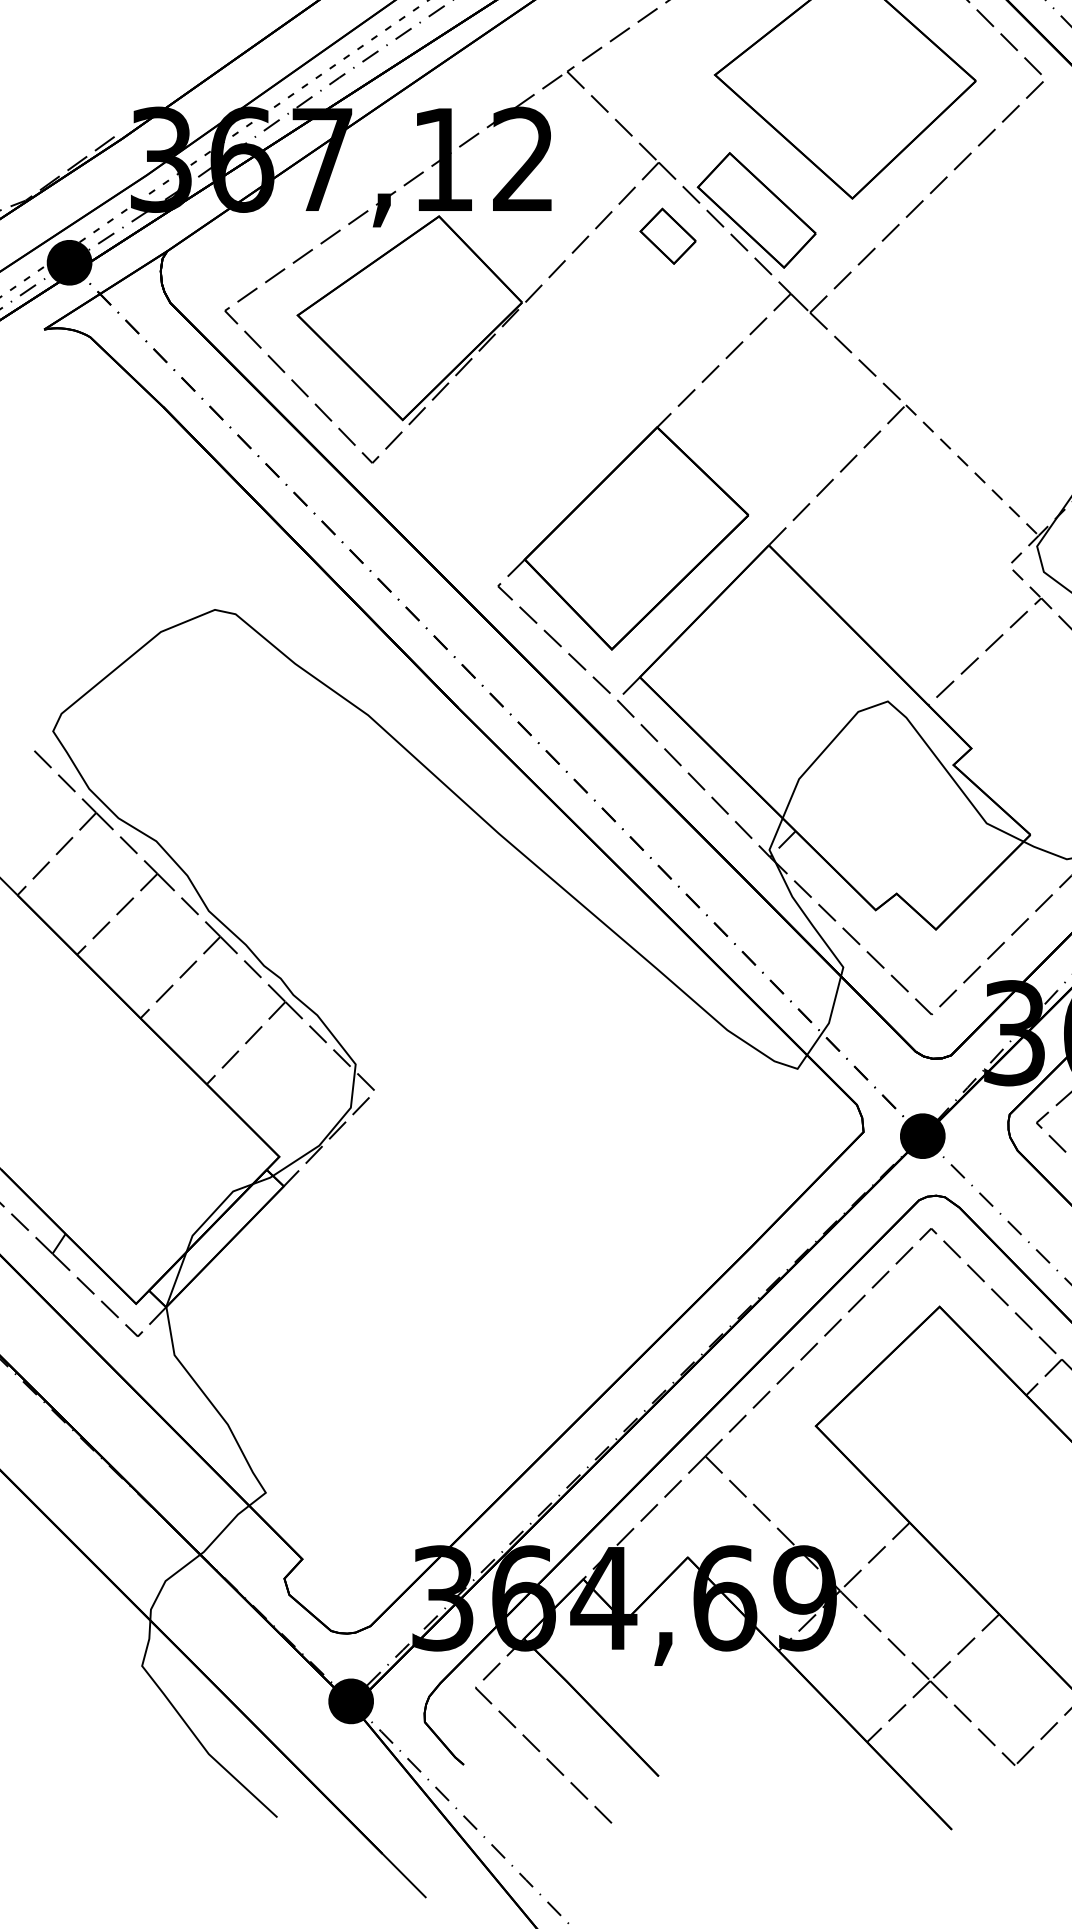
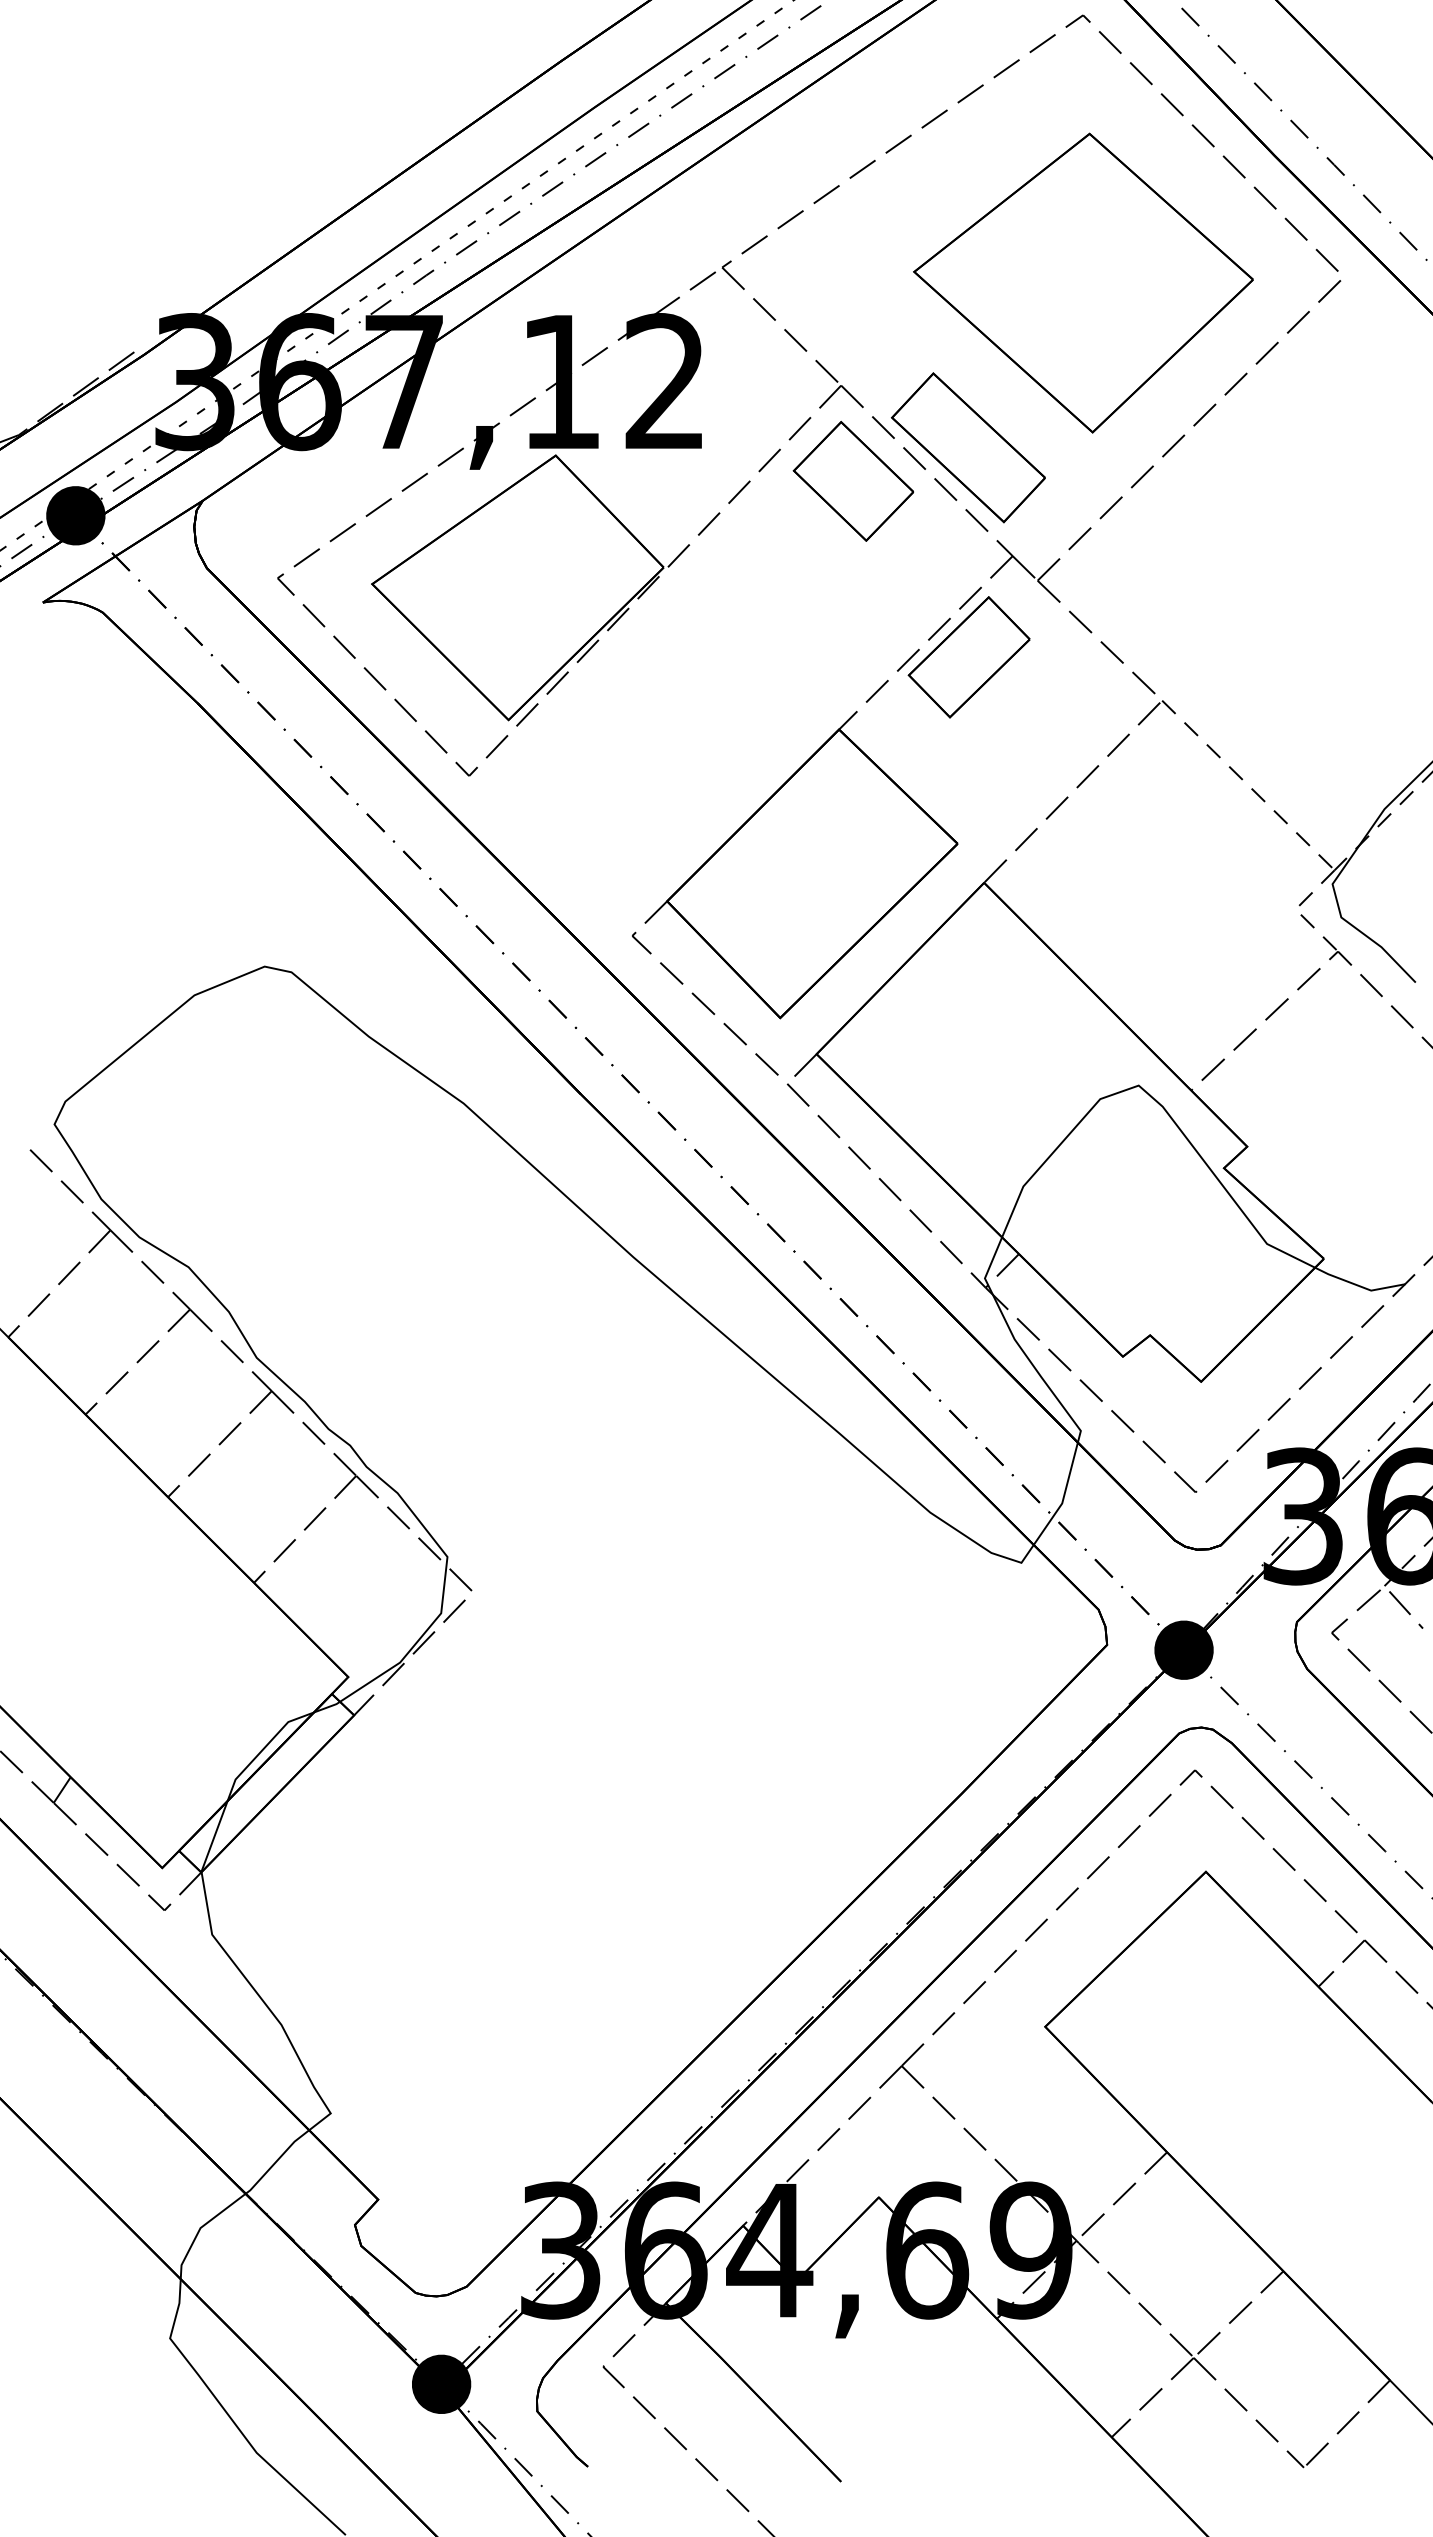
part: (667, 236) -> (852, 481), size x1.67
part: (756, 371) -> (968, 657), added

